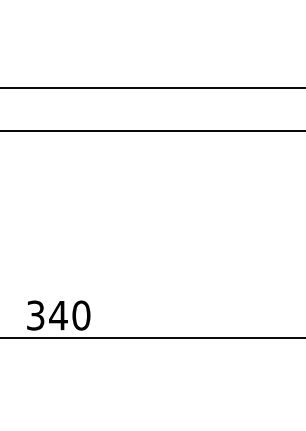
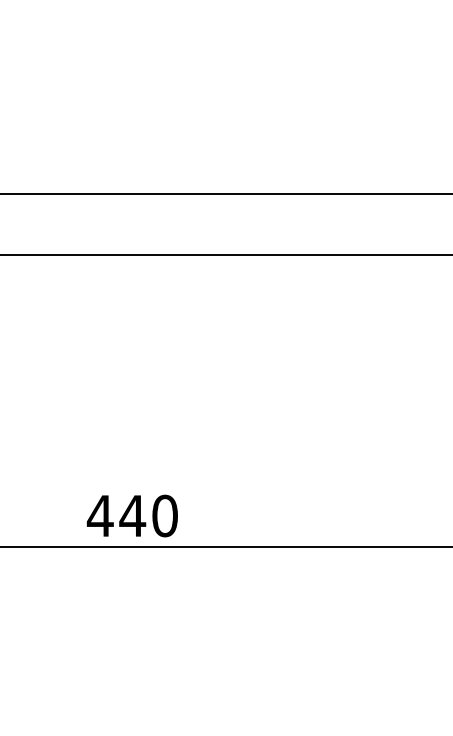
text: (35, 315) -> (99, 515), 340 -> 440

